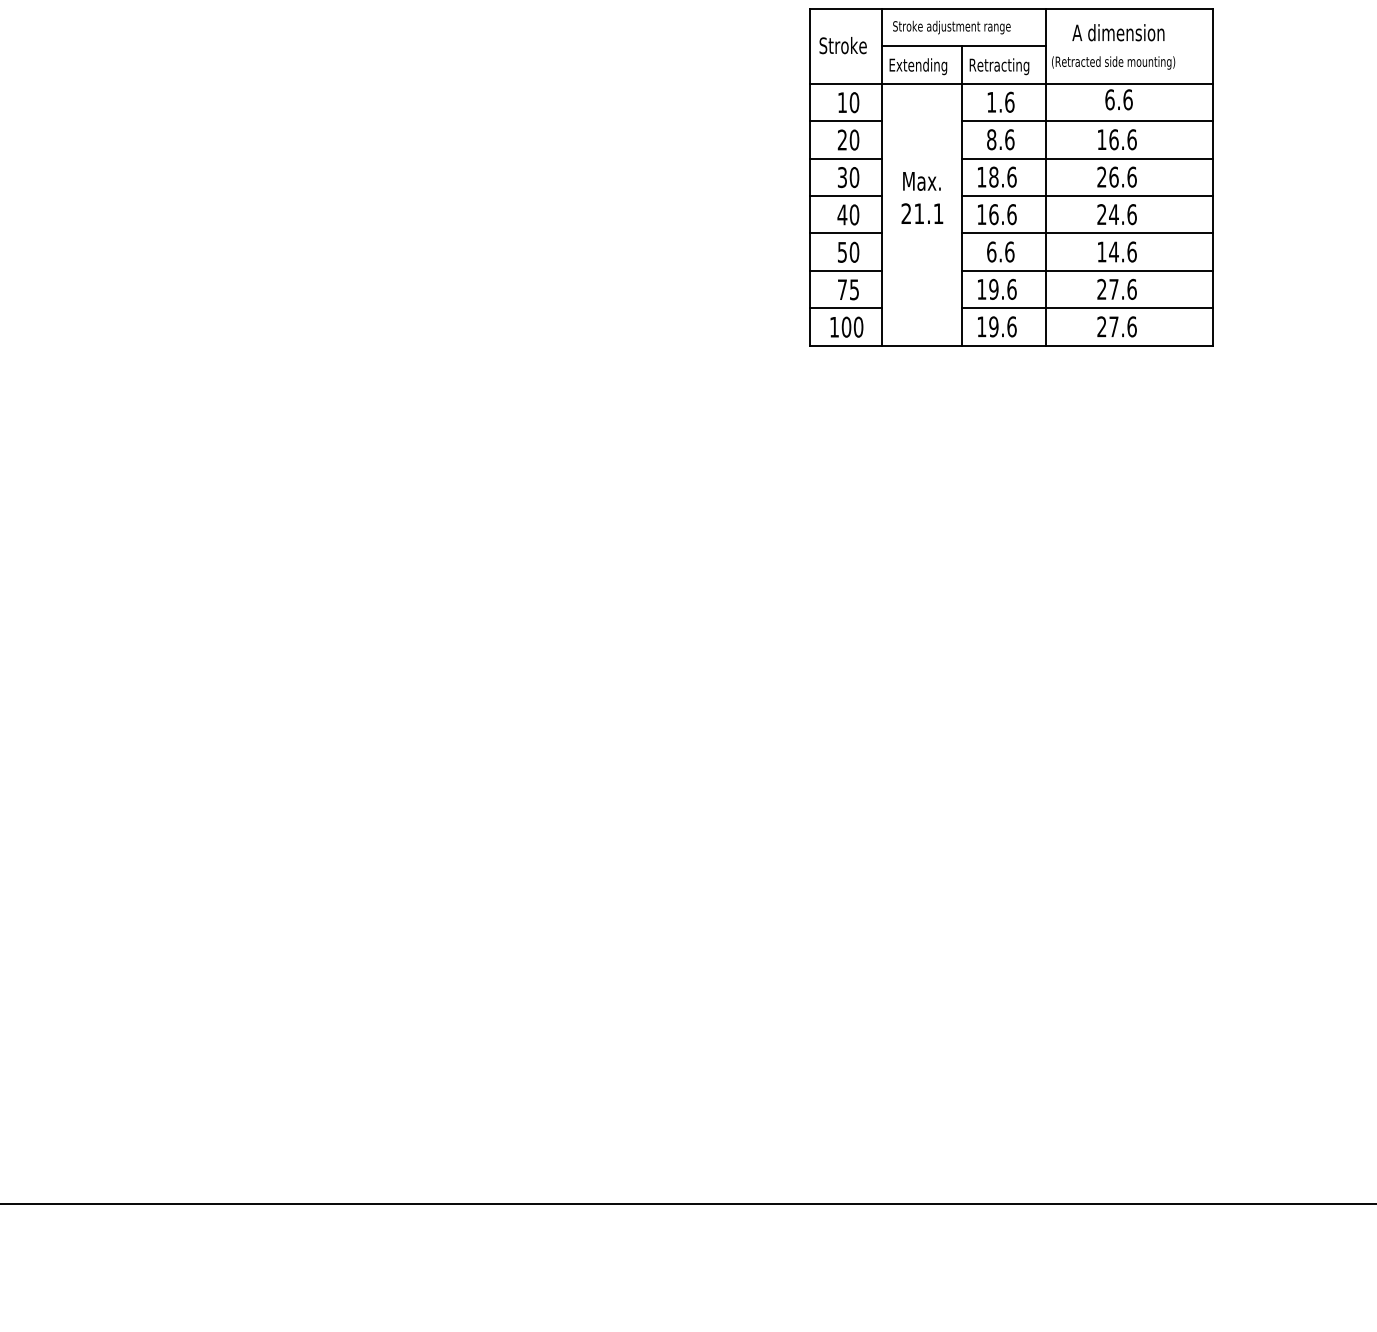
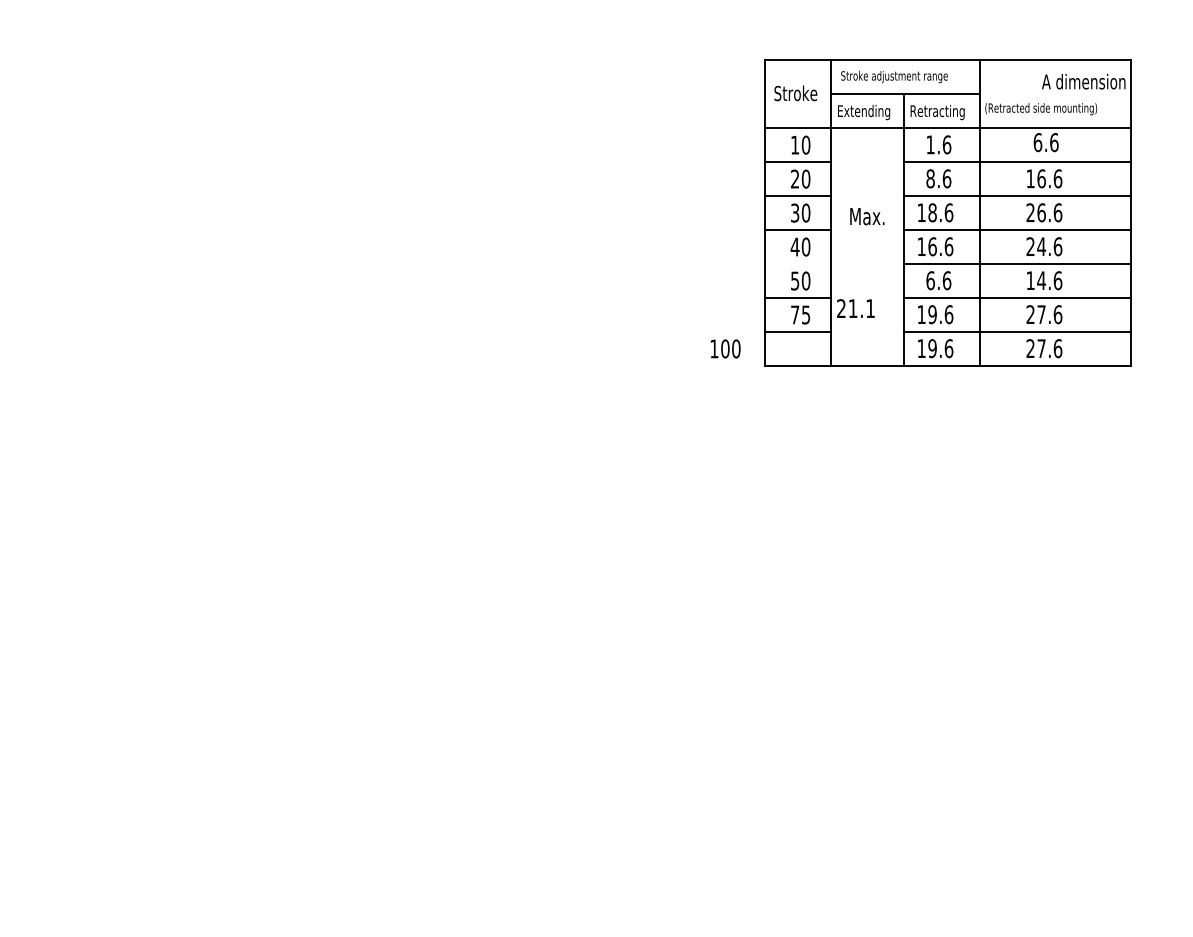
text: (1118, 32) -> (1083, 81), moved
text: (922, 213) -> (856, 308), moved
line: (845, 233) -> (797, 263), removed
text: (846, 326) -> (725, 348), moved

